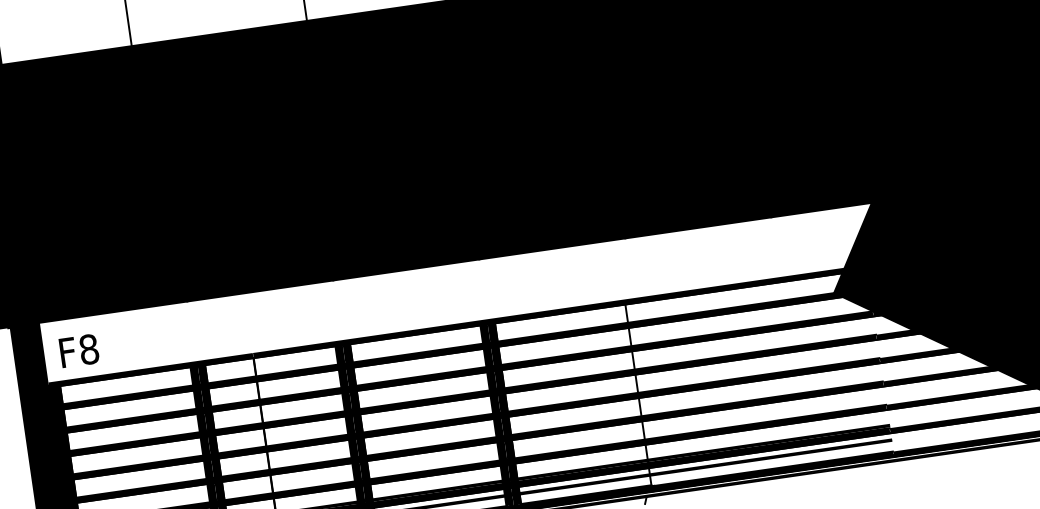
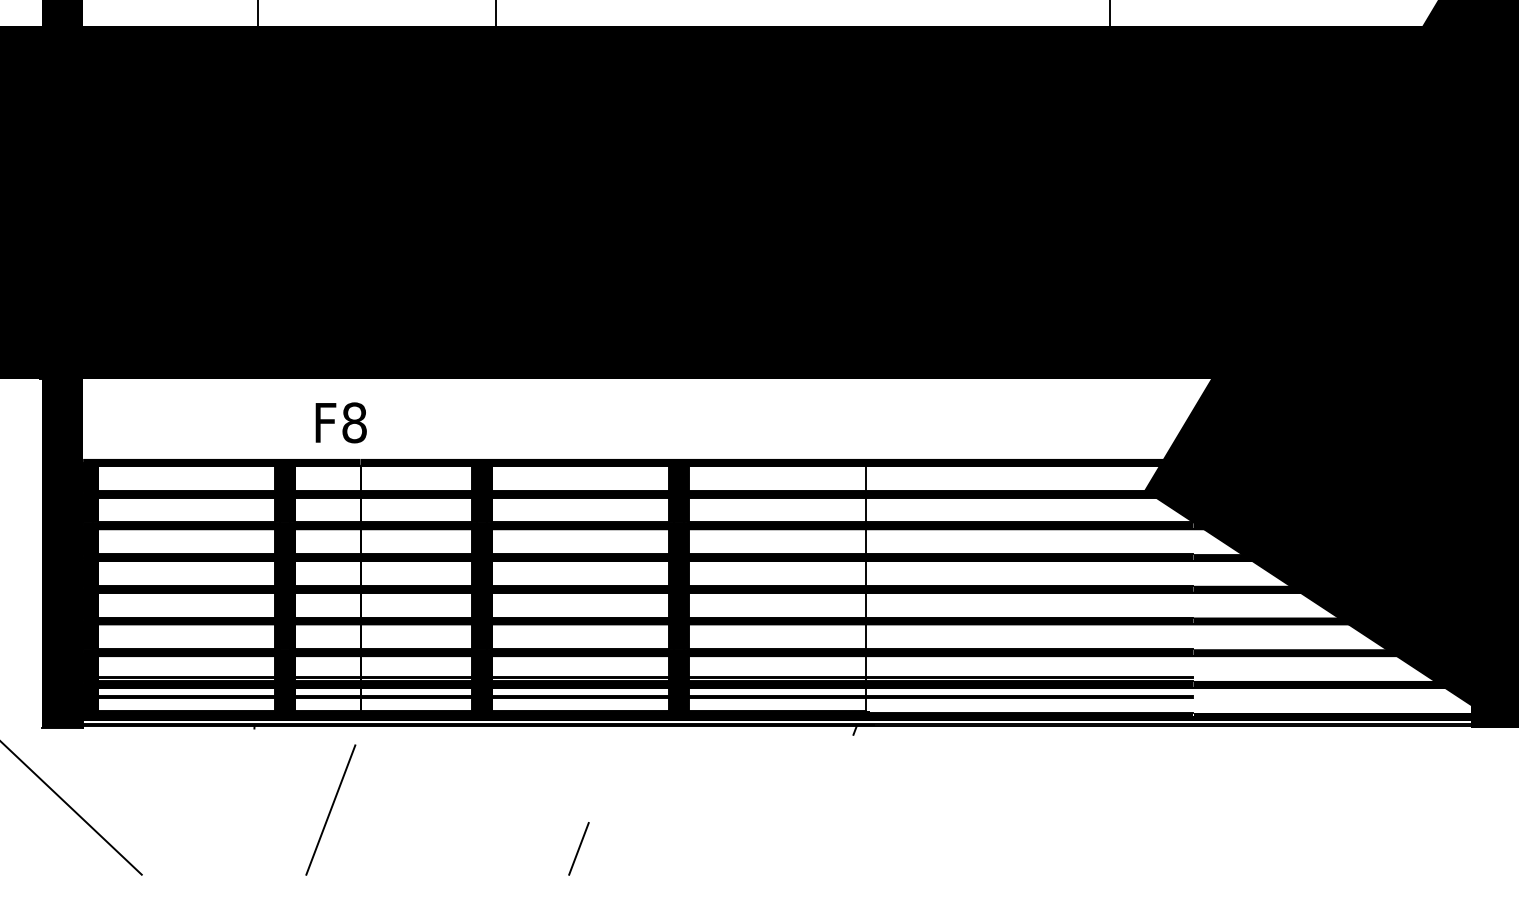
text: (78, 350) -> (340, 422), moved

